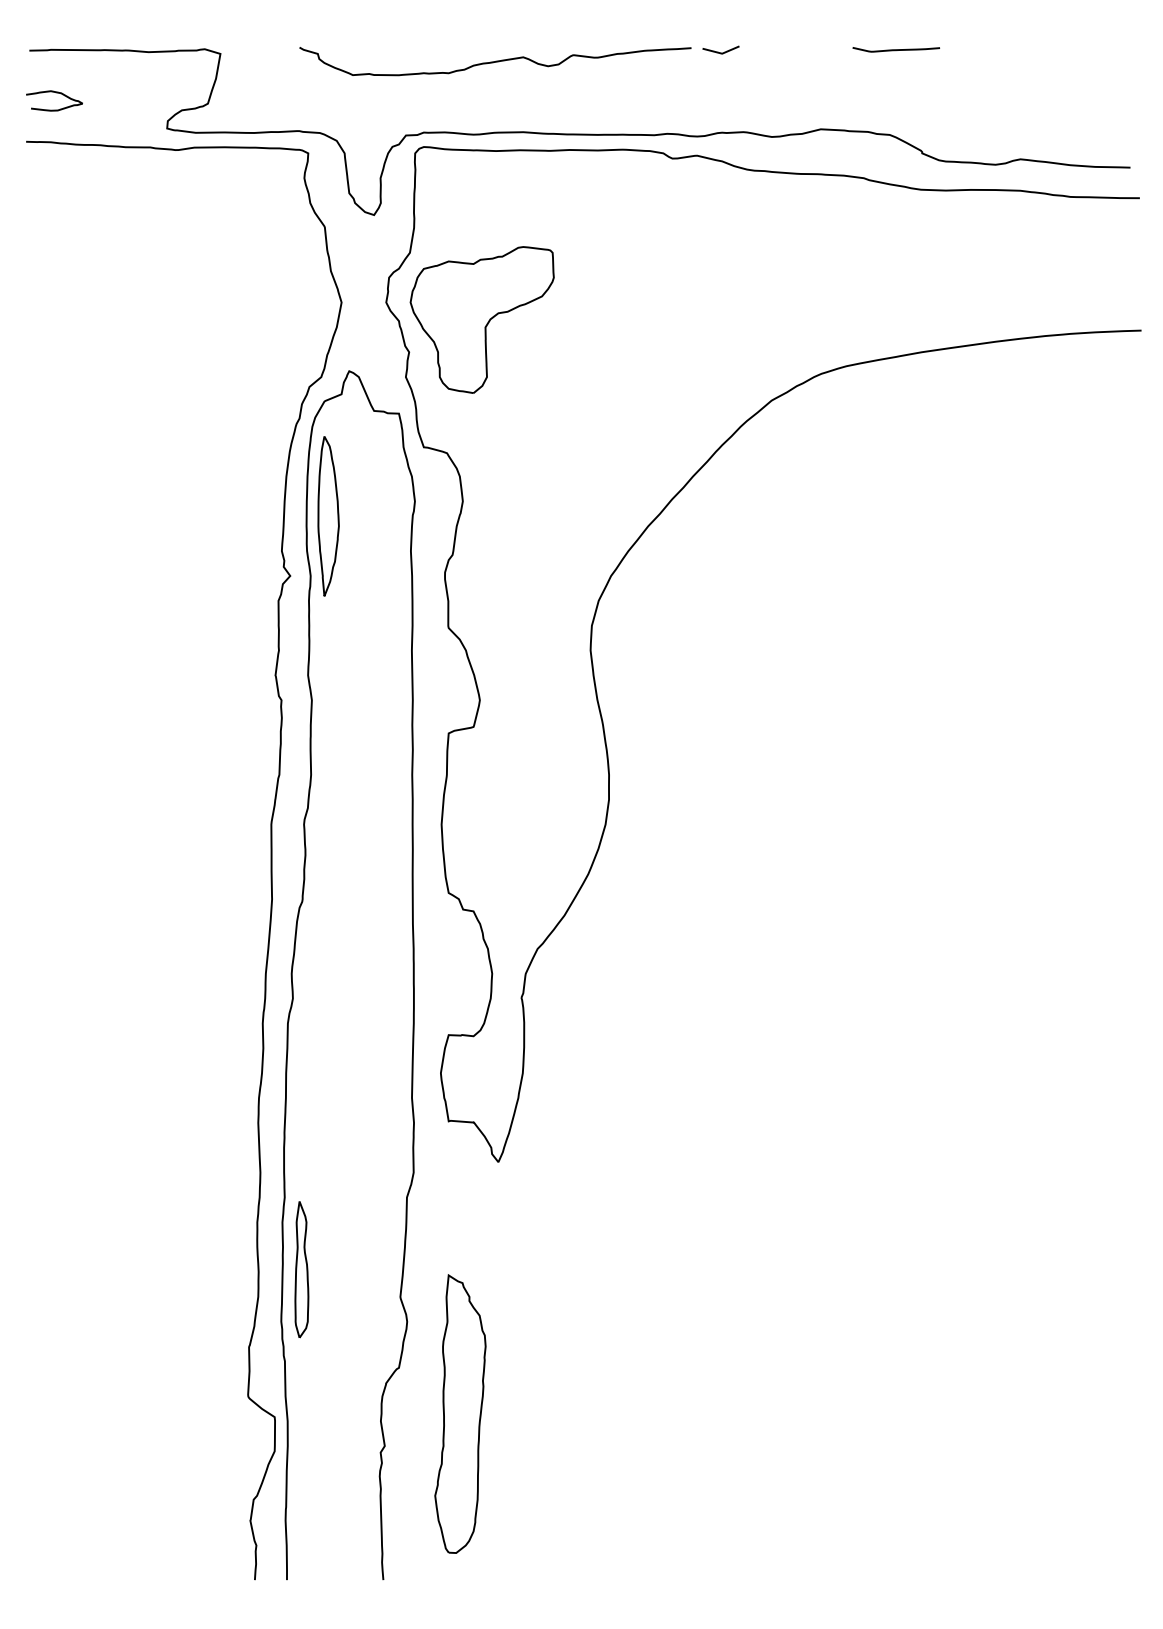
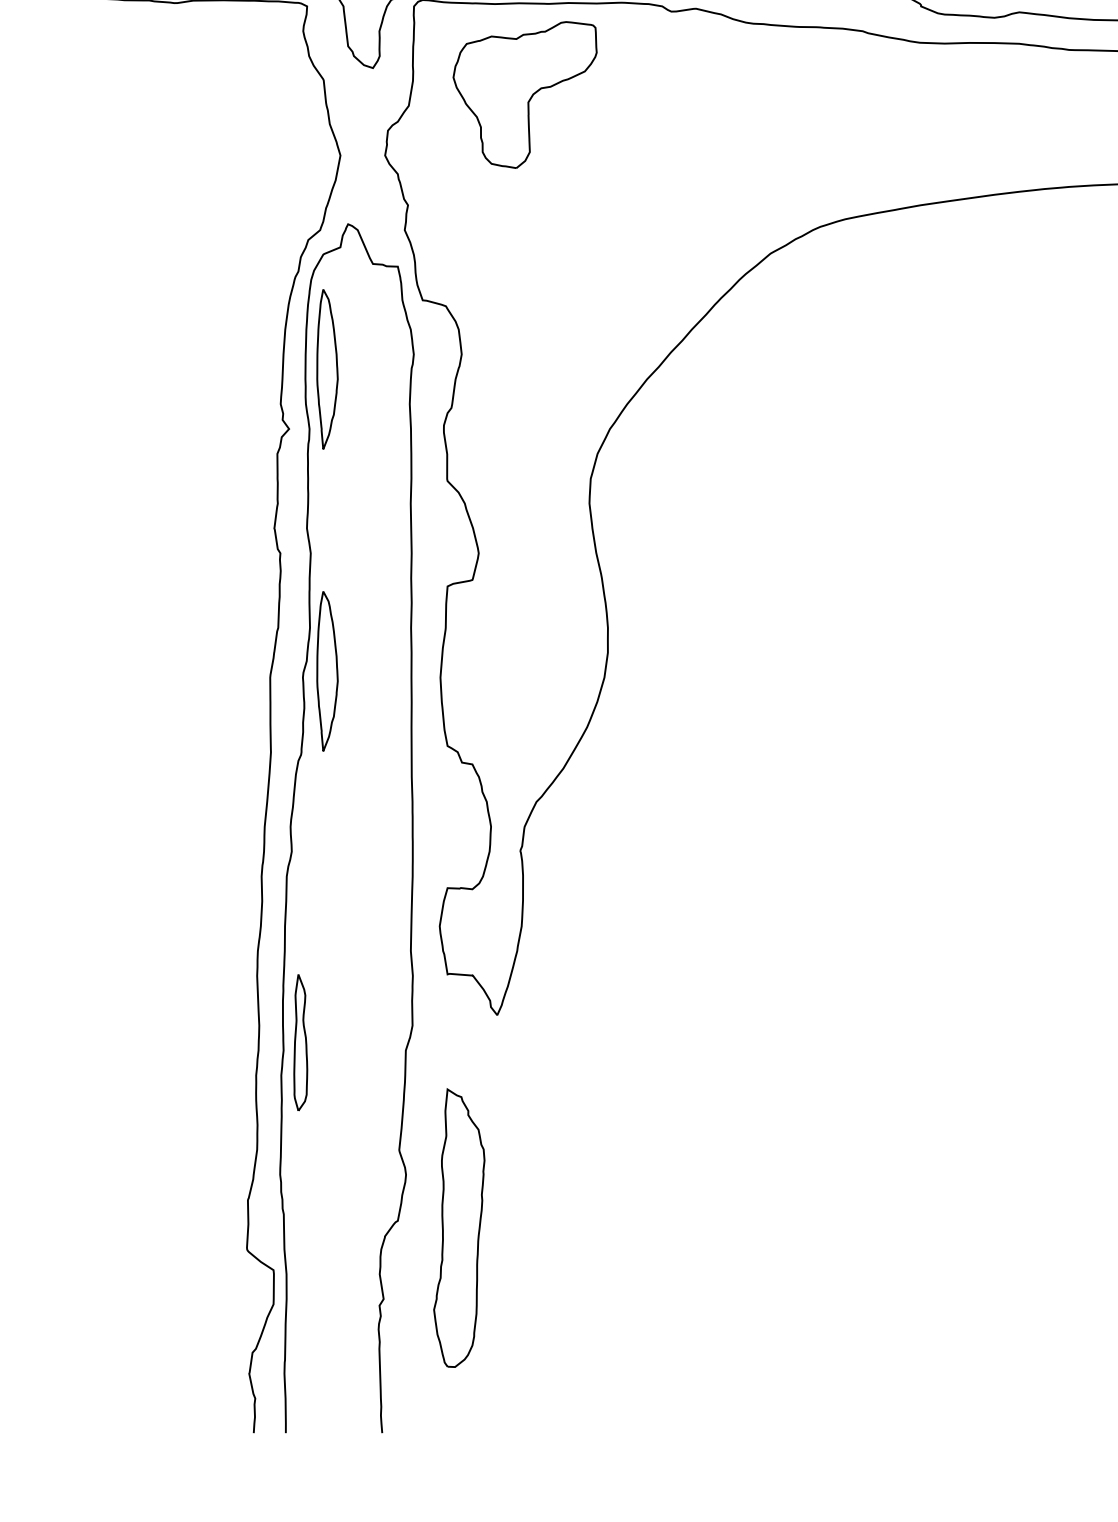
part: (481, 319) -> (524, 94), moved
part: (328, 818) -> (327, 671), added
part: (301, 1269) -> (300, 1042), moved
part: (460, 1413) -> (459, 1227), moved

